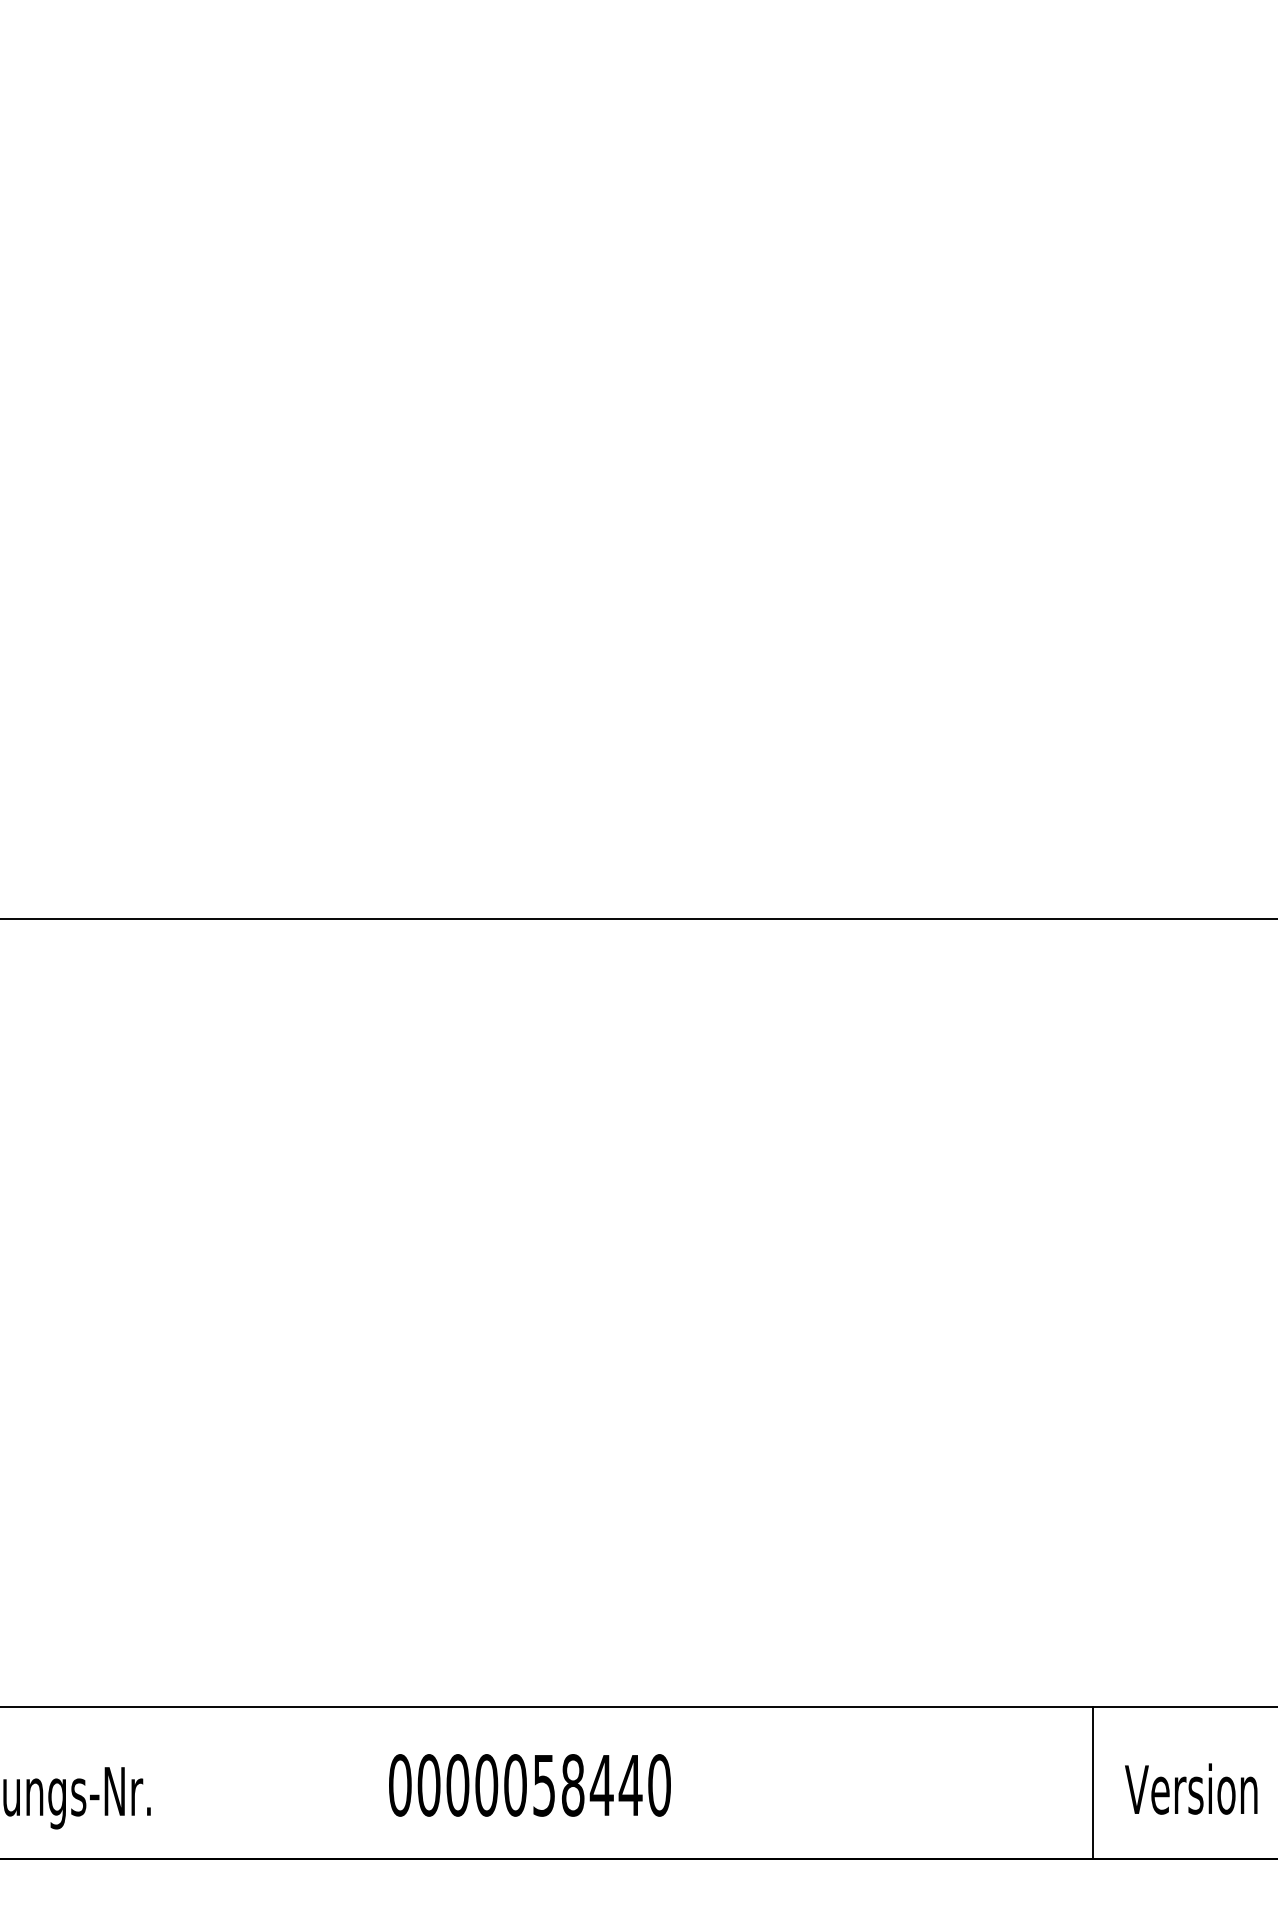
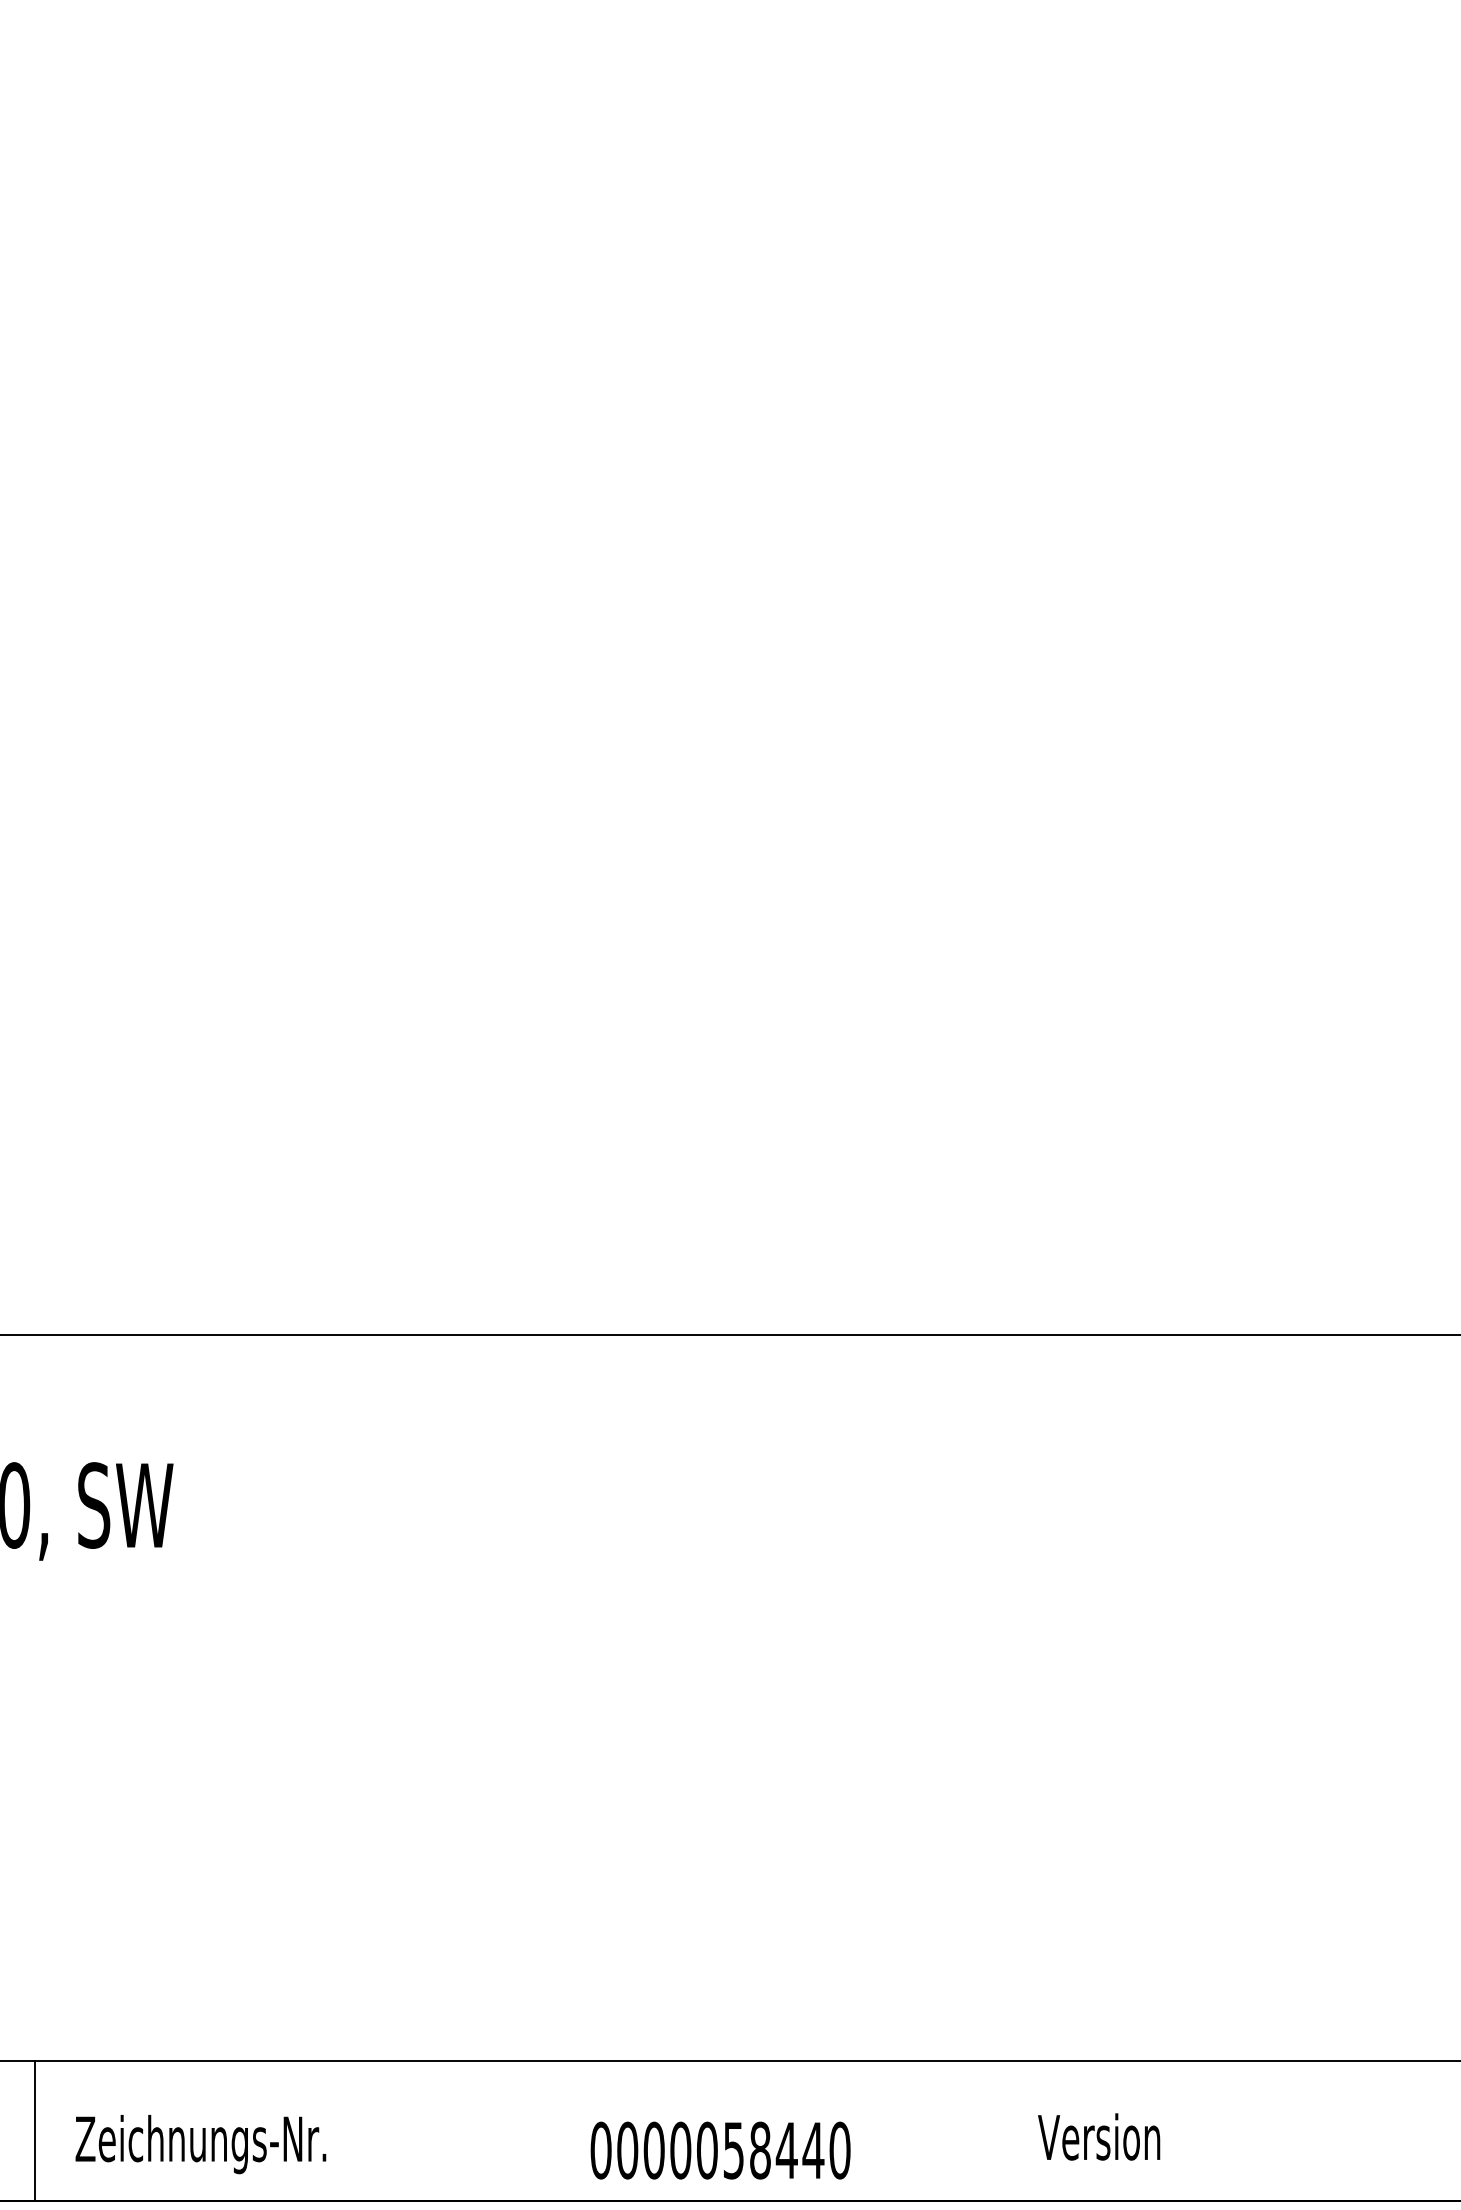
line: (1092, 1783) -> (1194, 2131), removed
text: (529, 1785) -> (720, 2150), moved
text: (1191, 1788) -> (1099, 2136), moved

